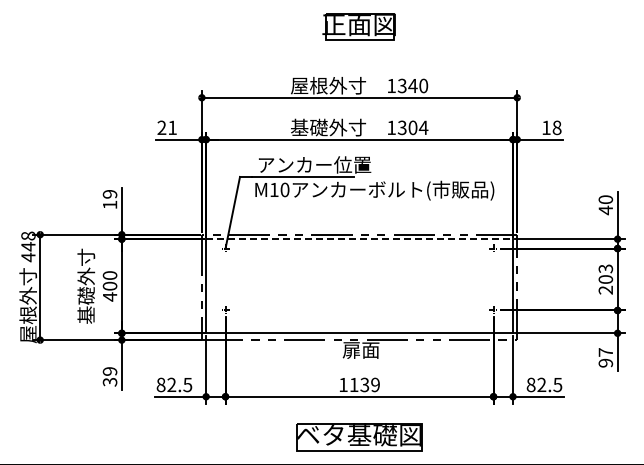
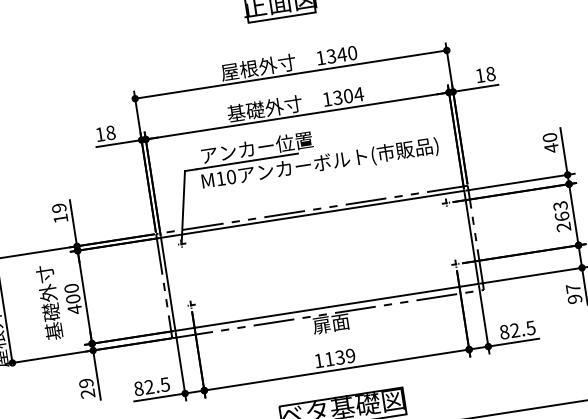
text: (167, 127) -> (105, 133), 21 -> 18
line: (360, 239) -> (313, 214), dashed -> solid
text: (605, 279) -> (561, 216), 203 -> 263
text: (110, 381) -> (88, 393), 39 -> 29

